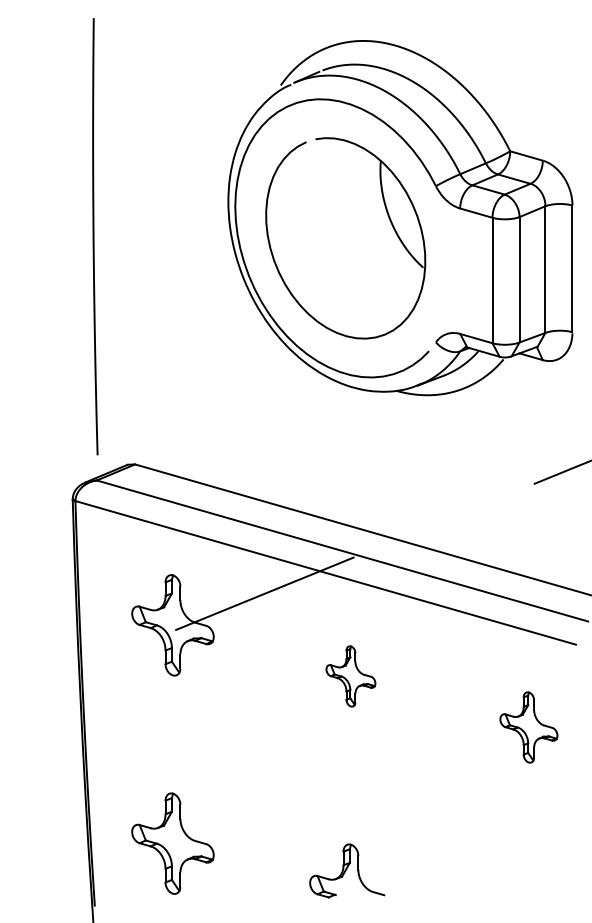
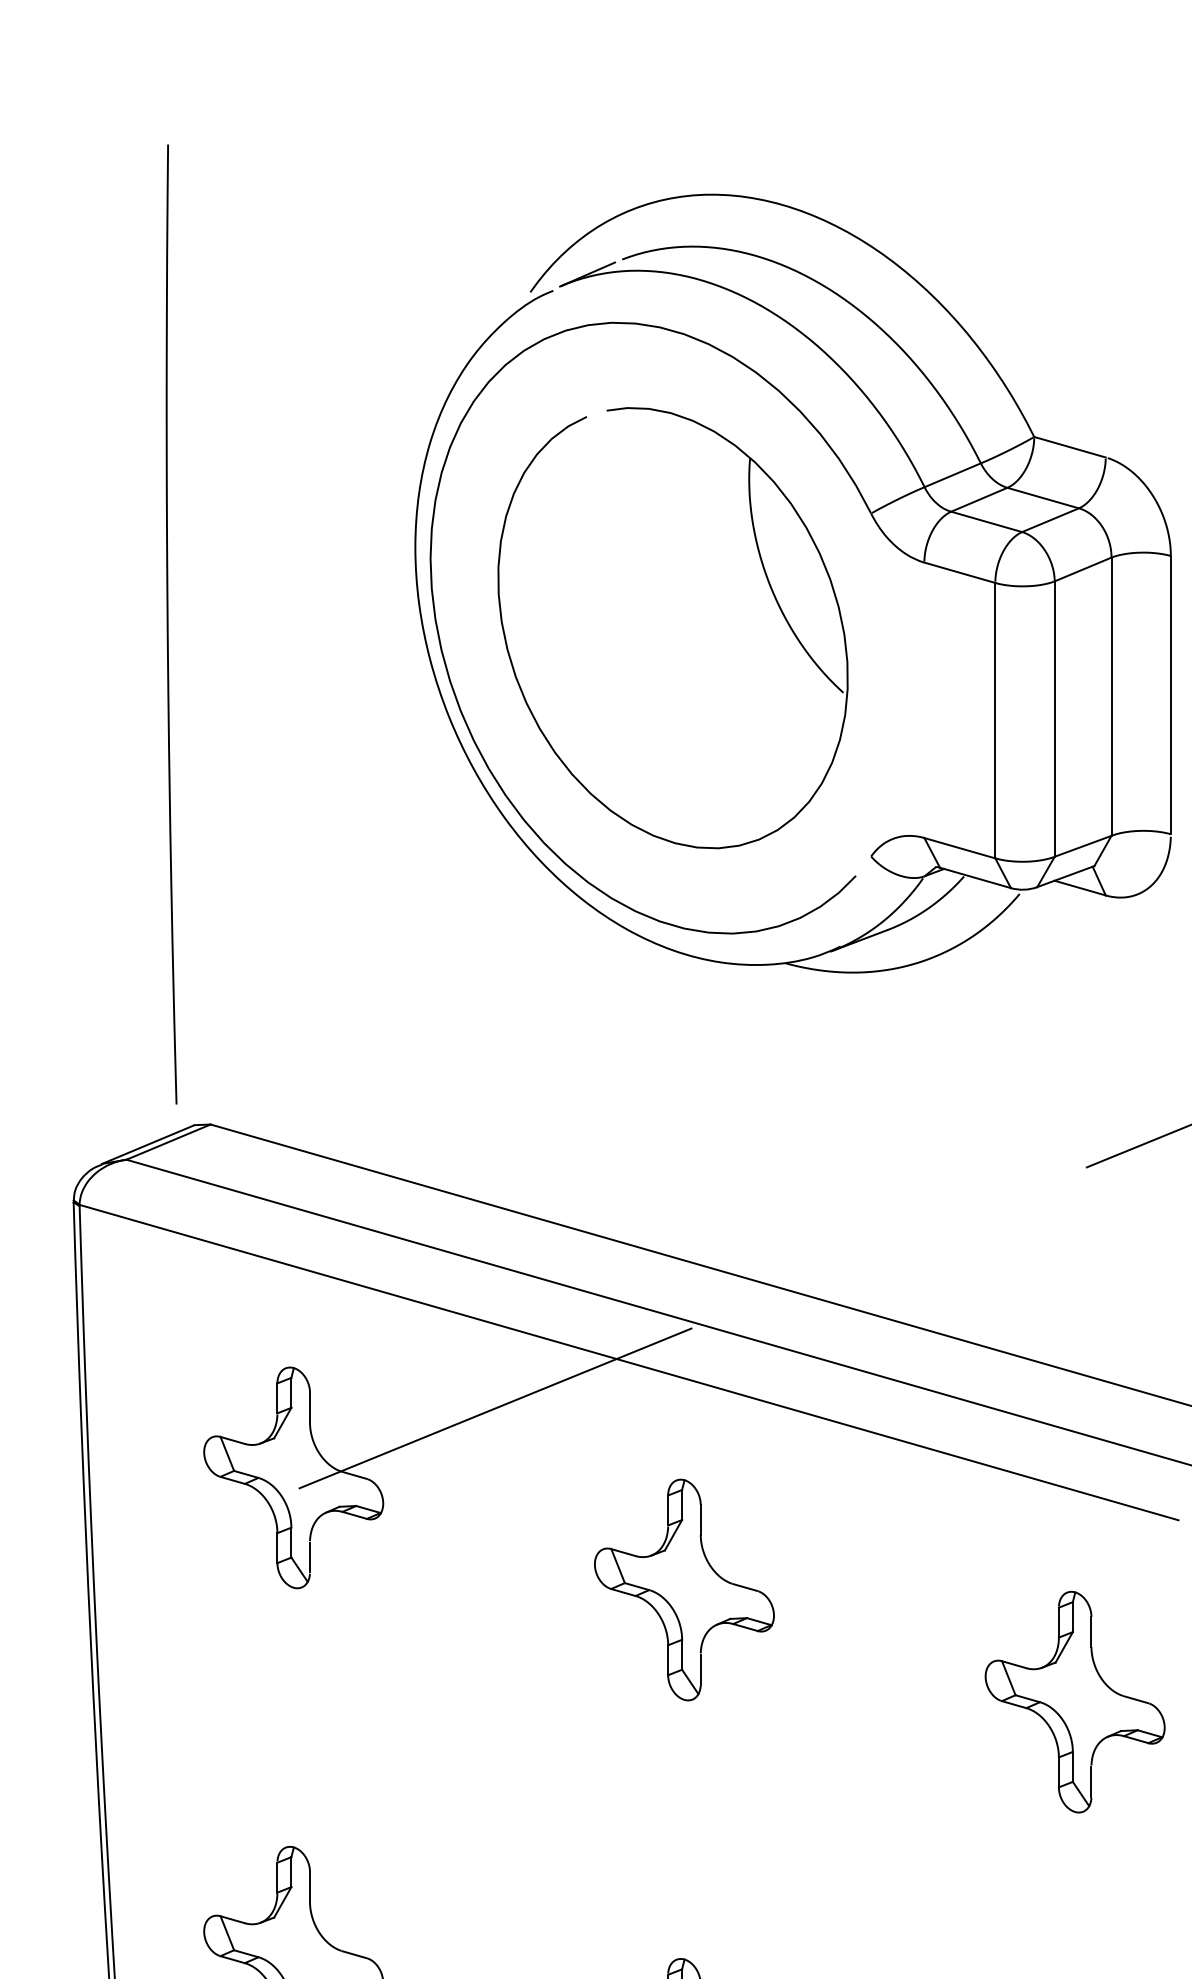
curve: (94, 236) -> (169, 624), moved
part: (350, 676) -> (683, 1590), size x1.67
part: (528, 727) -> (1074, 1702), size x1.43

